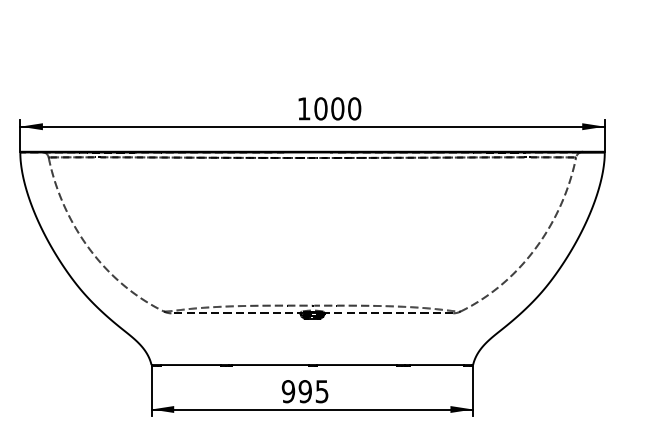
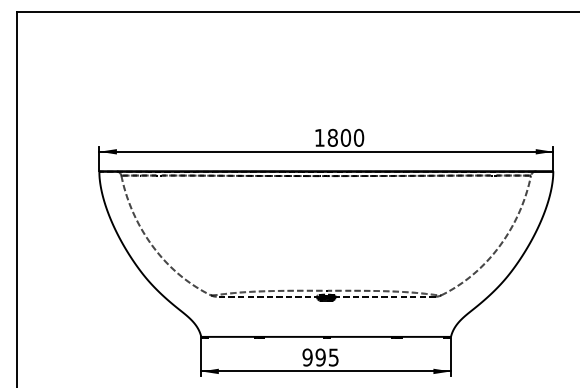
text: (320, 108) -> (332, 137), 1000 -> 1800

